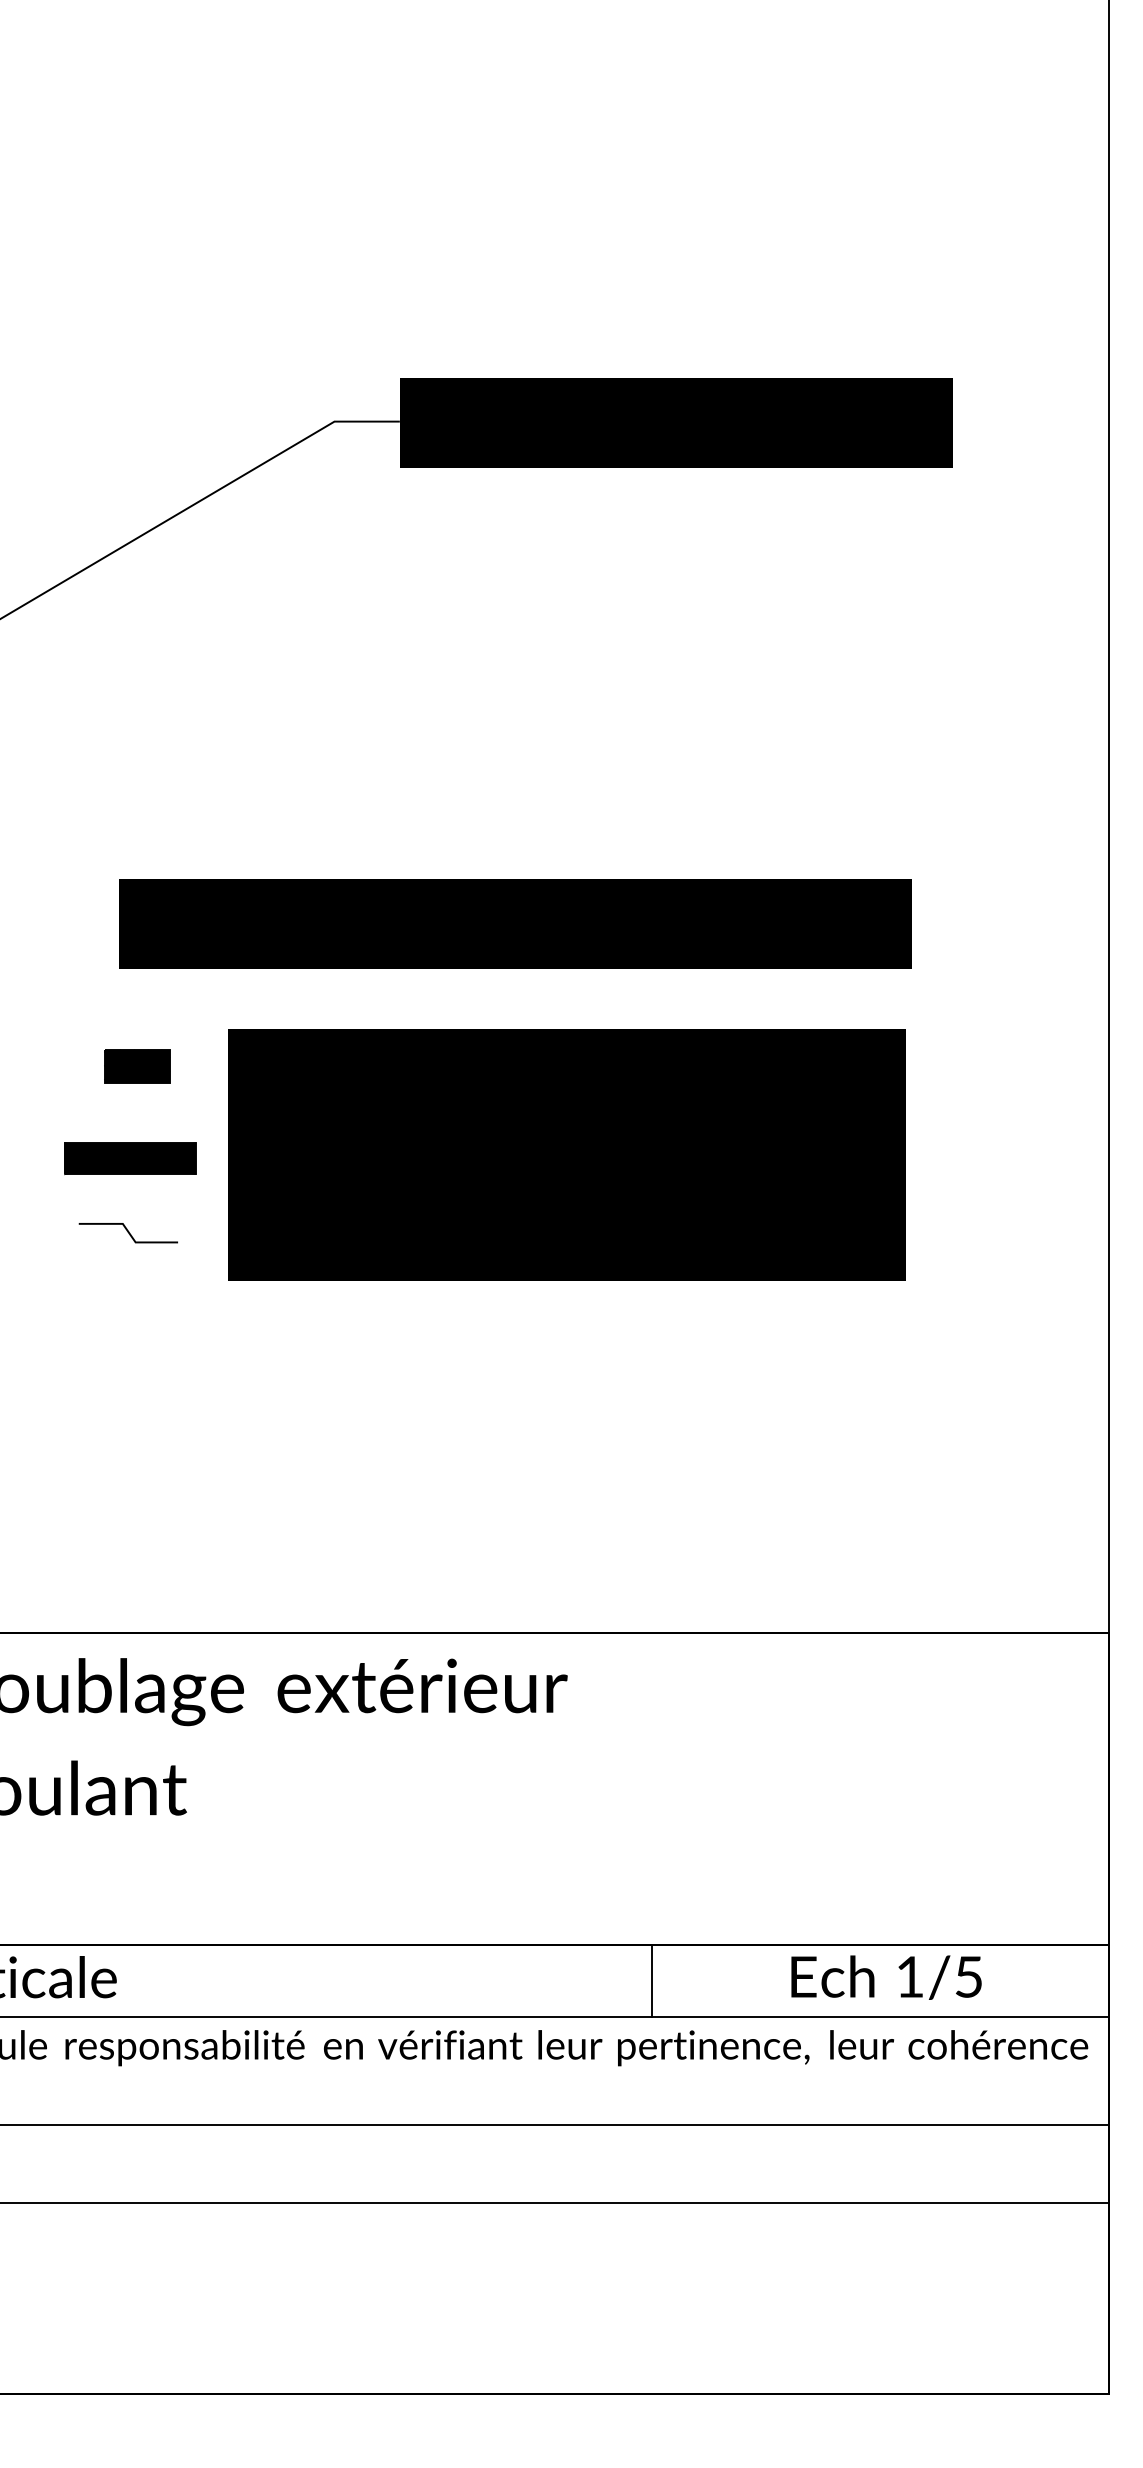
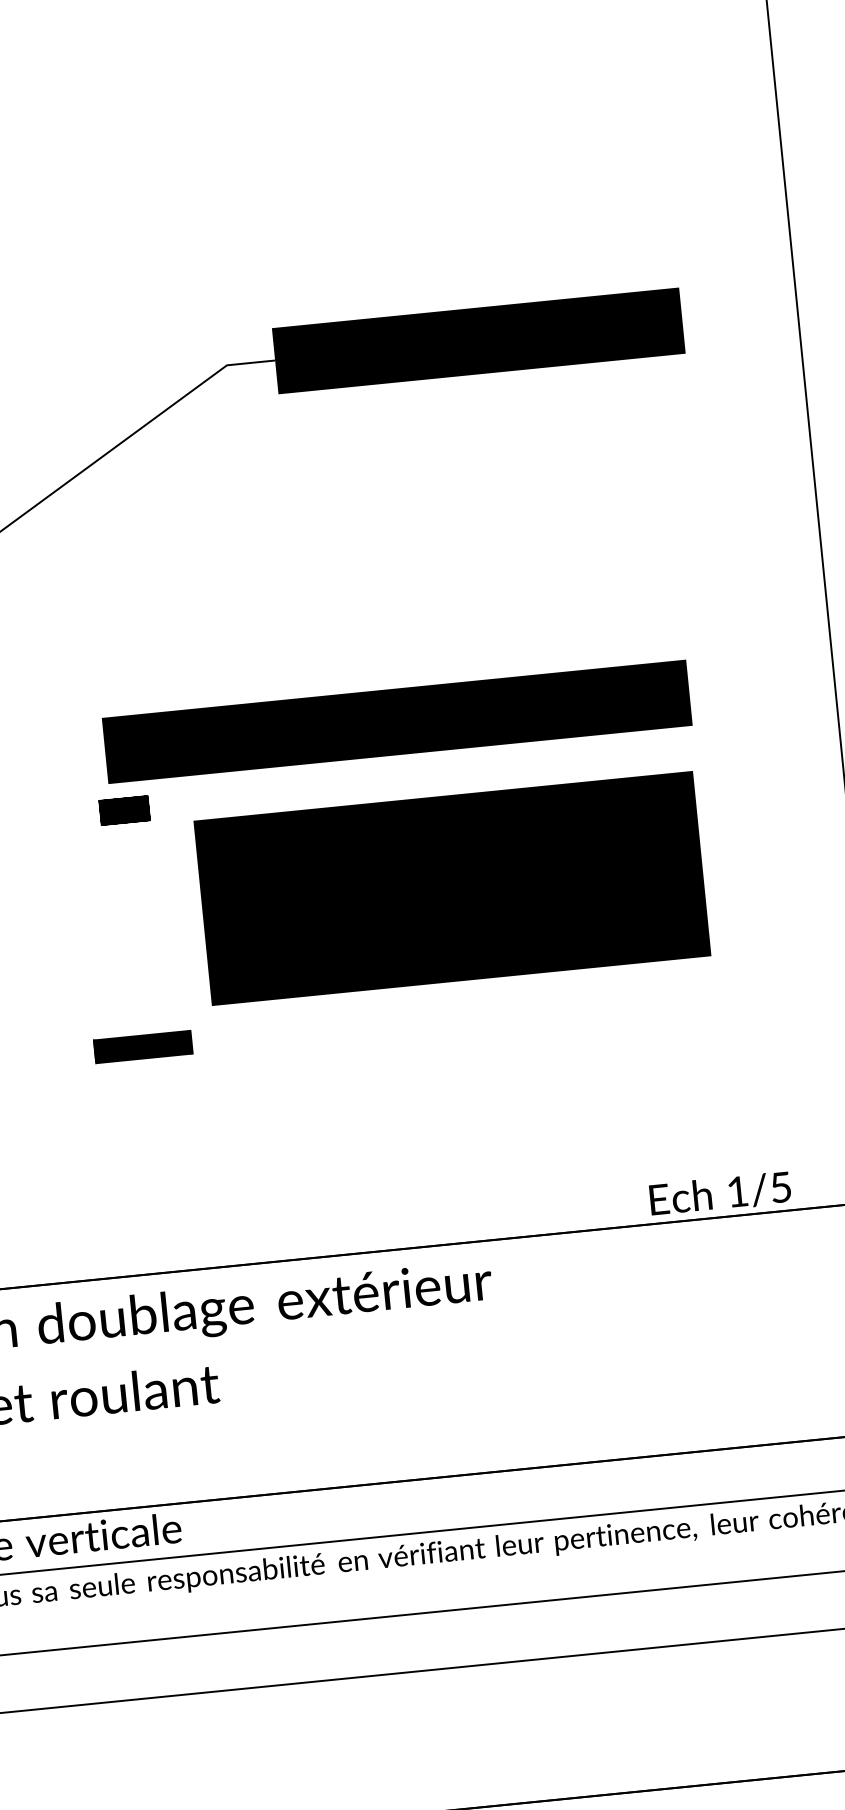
part: (137, 1066) -> (124, 810), moved
part: (130, 1158) -> (143, 1046), moved
line: (127, 1232) -> (134, 977), removed
text: (886, 1977) -> (720, 1193), moved
line: (652, 1980) -> (575, 1490), removed

